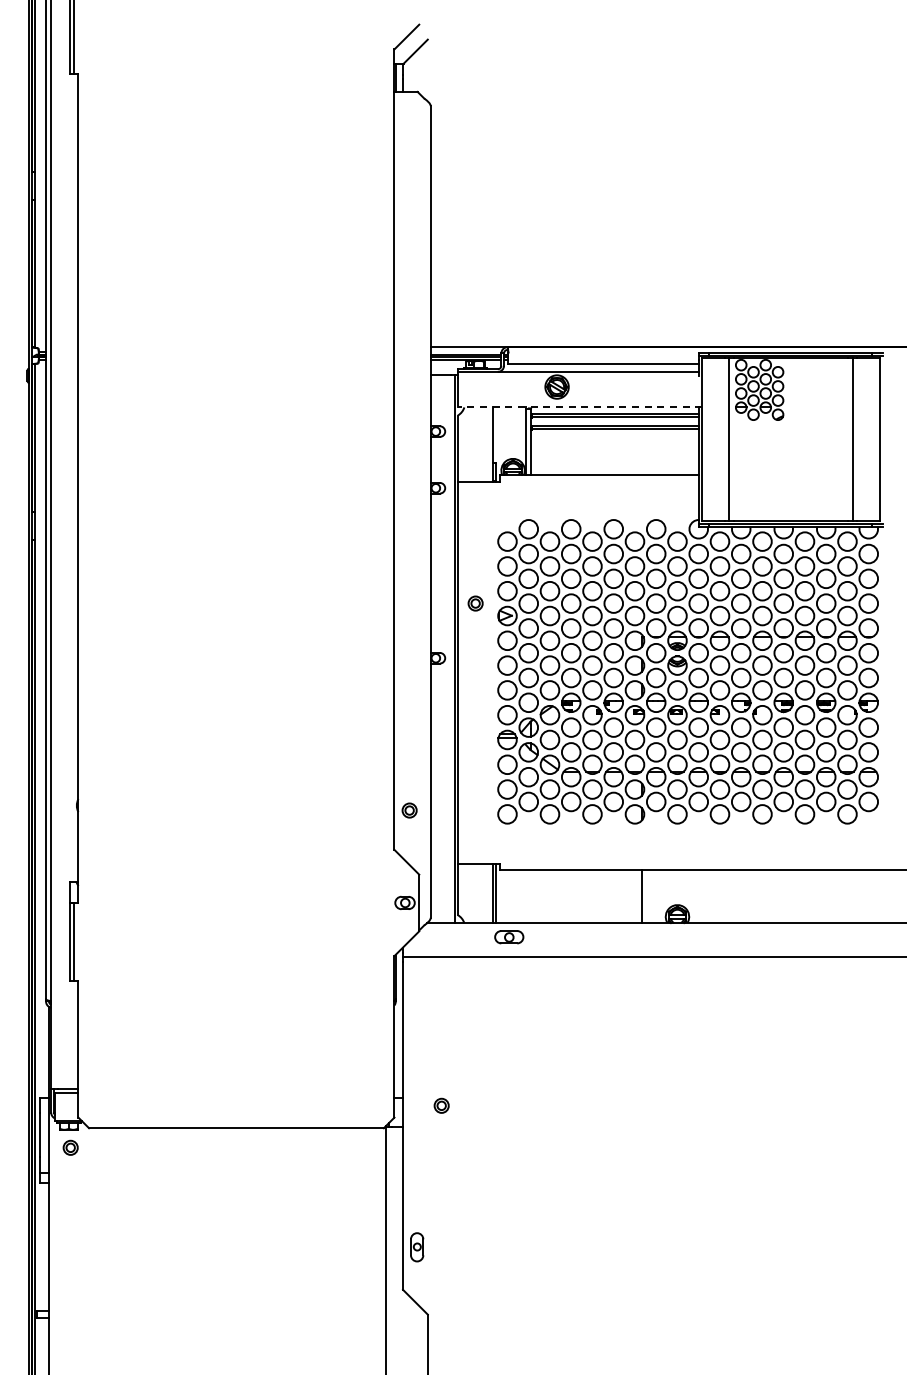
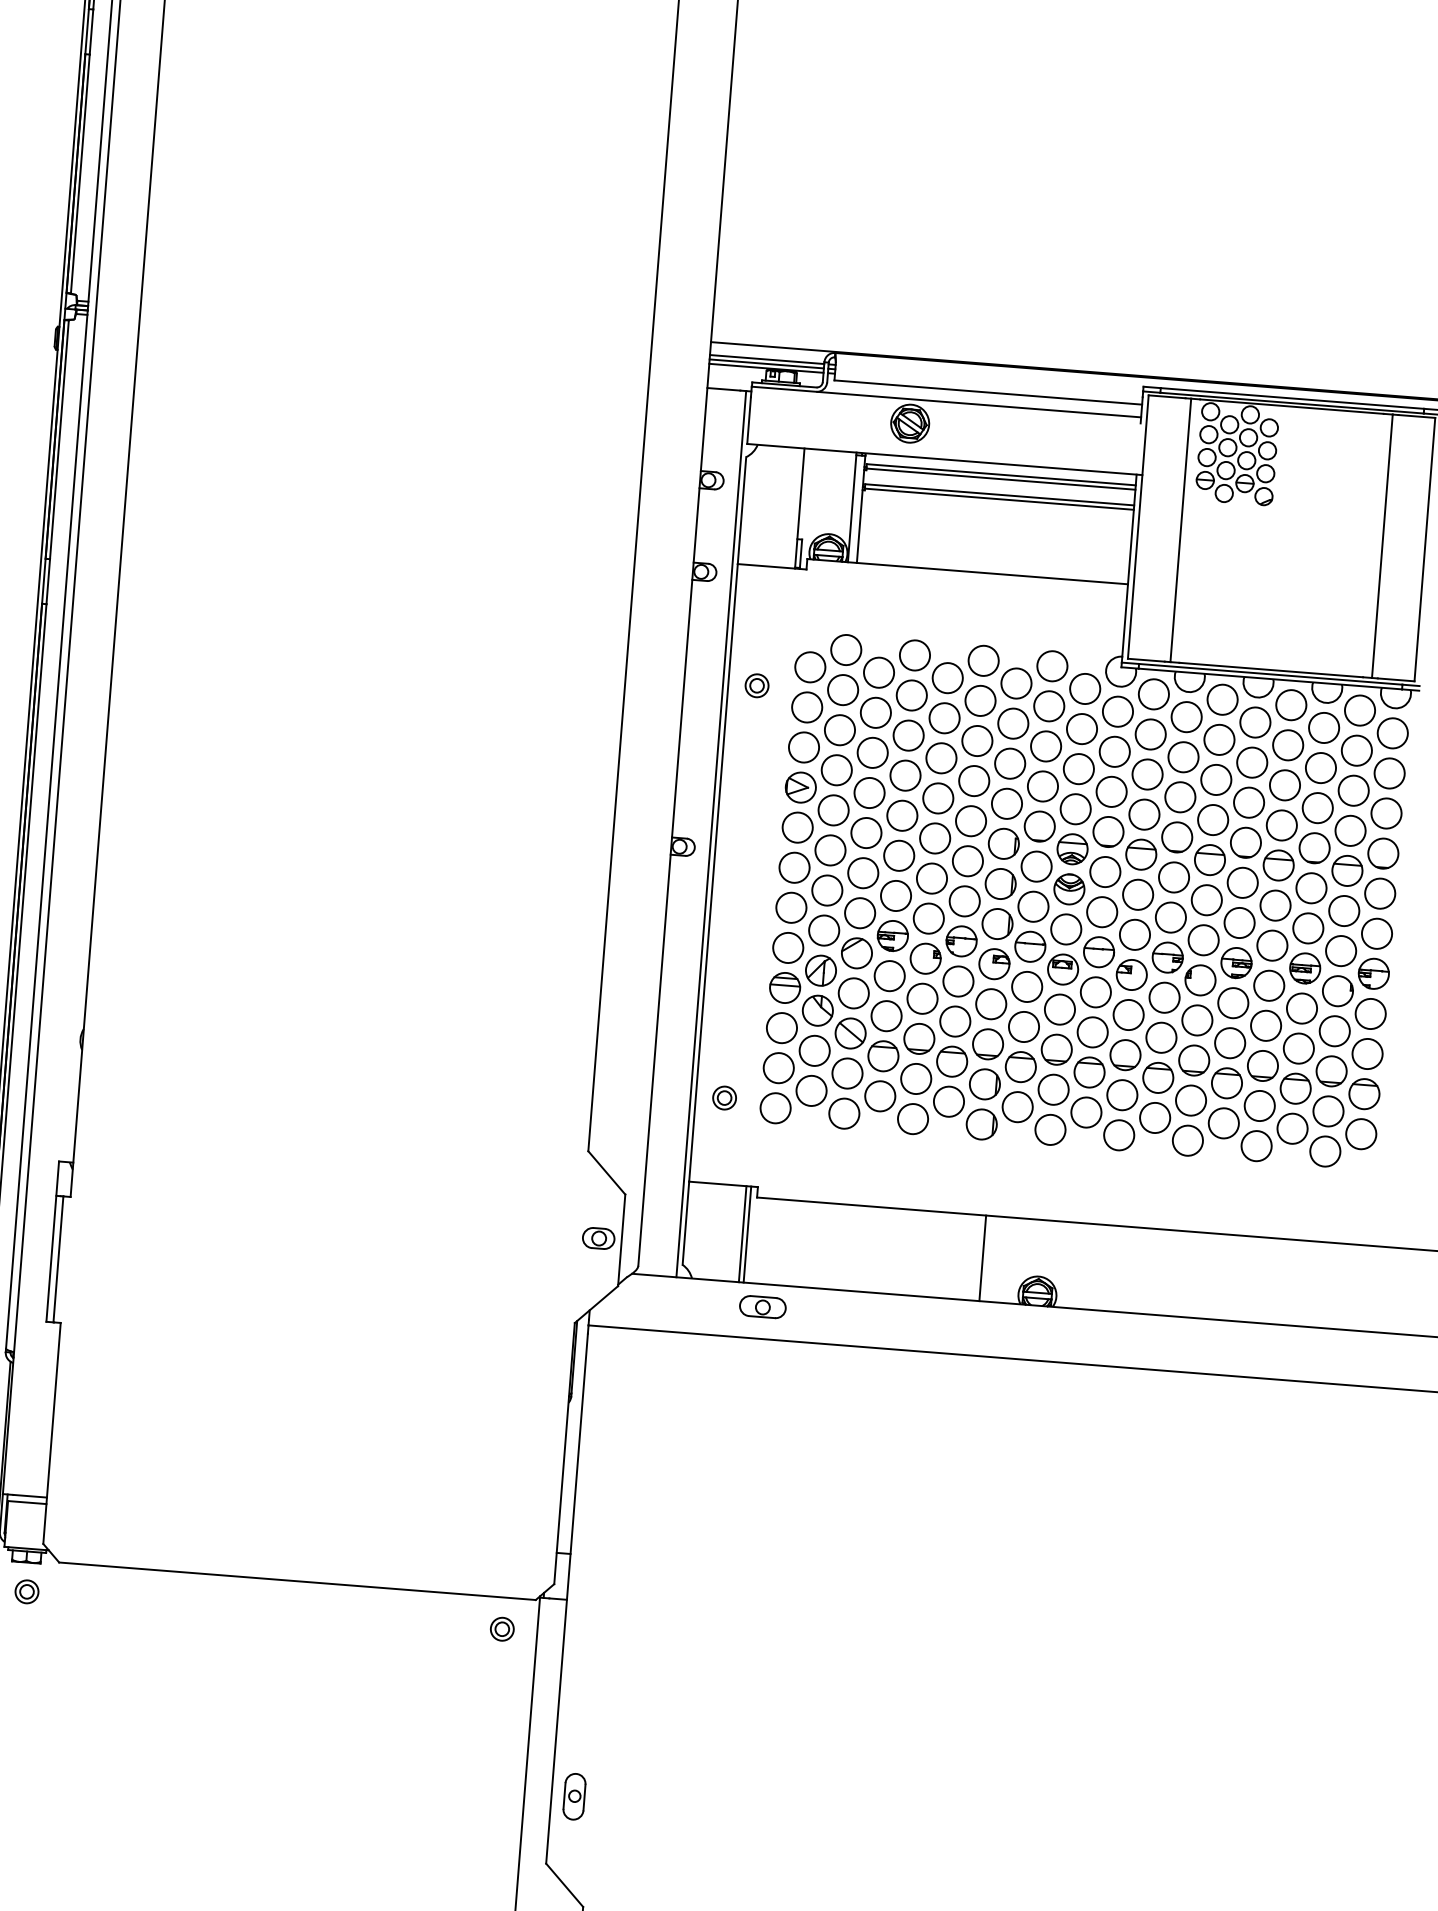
line: (579, 407) -> (943, 459), dashed -> solid
part: (475, 603) -> (756, 685), moved
part: (409, 810) -> (724, 1097), moved
part: (441, 1105) -> (502, 1628), moved

